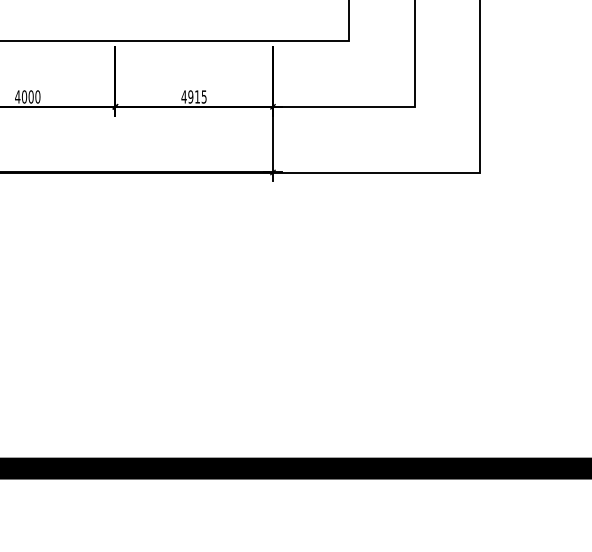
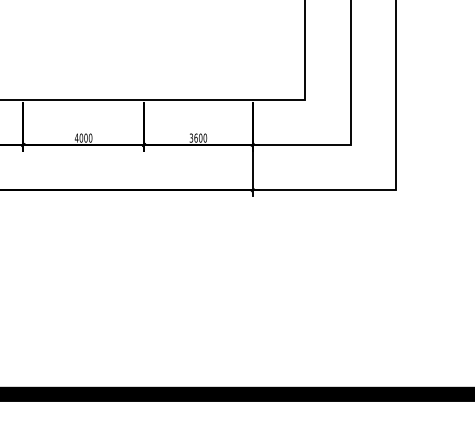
text: (194, 96) -> (198, 137), 4915 -> 3600

